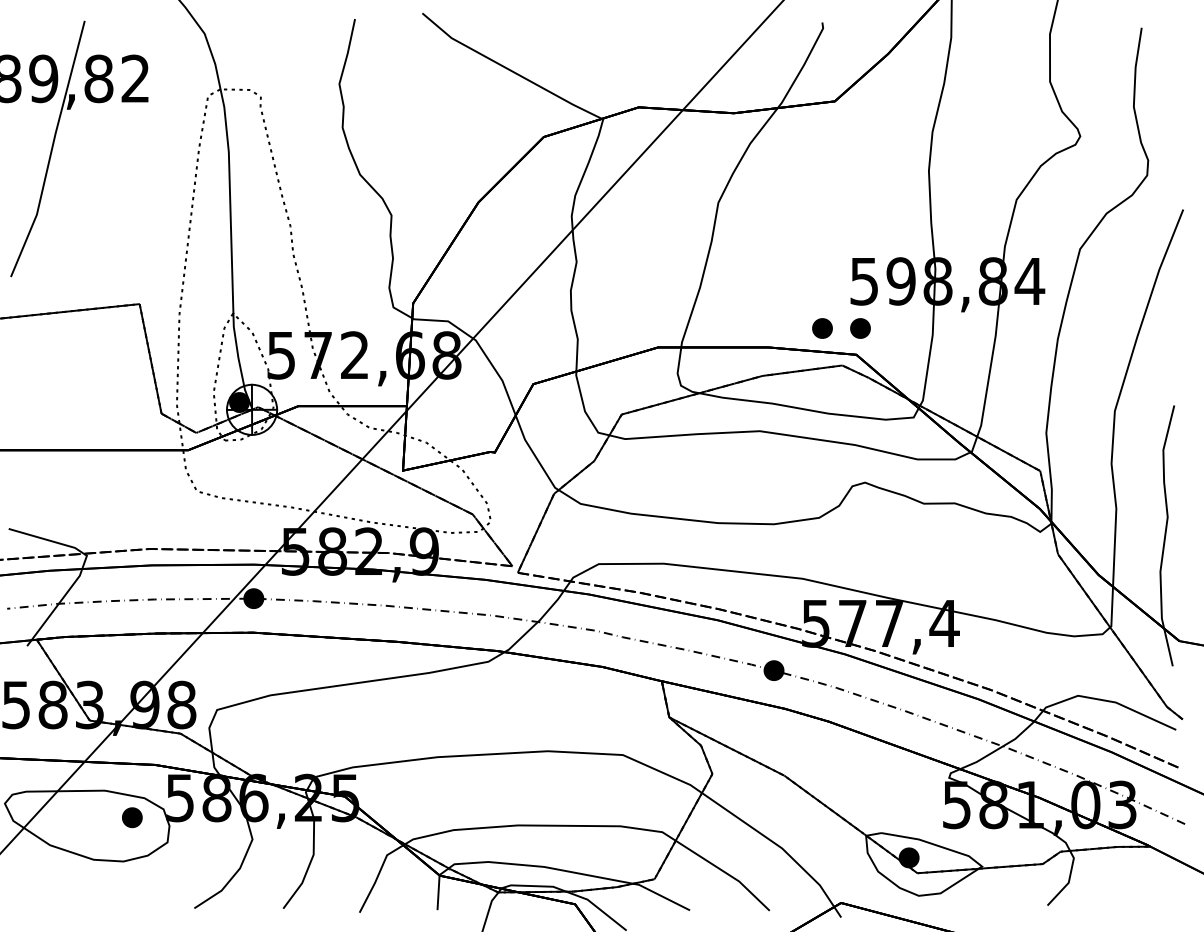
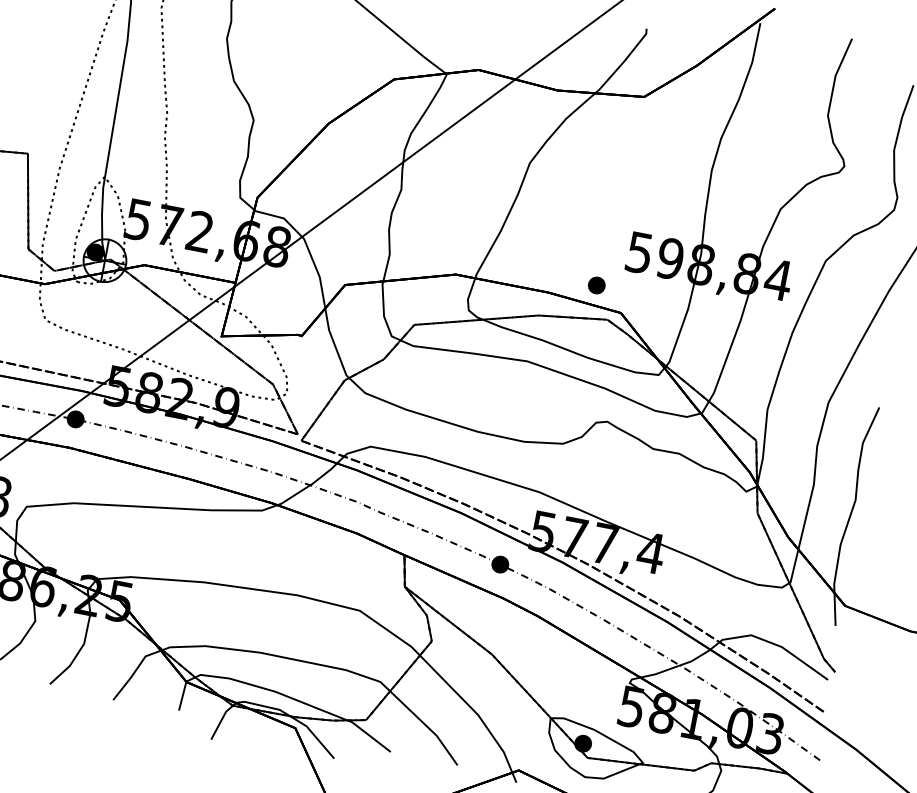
part: (860, 328) -> (628, 291), removed

